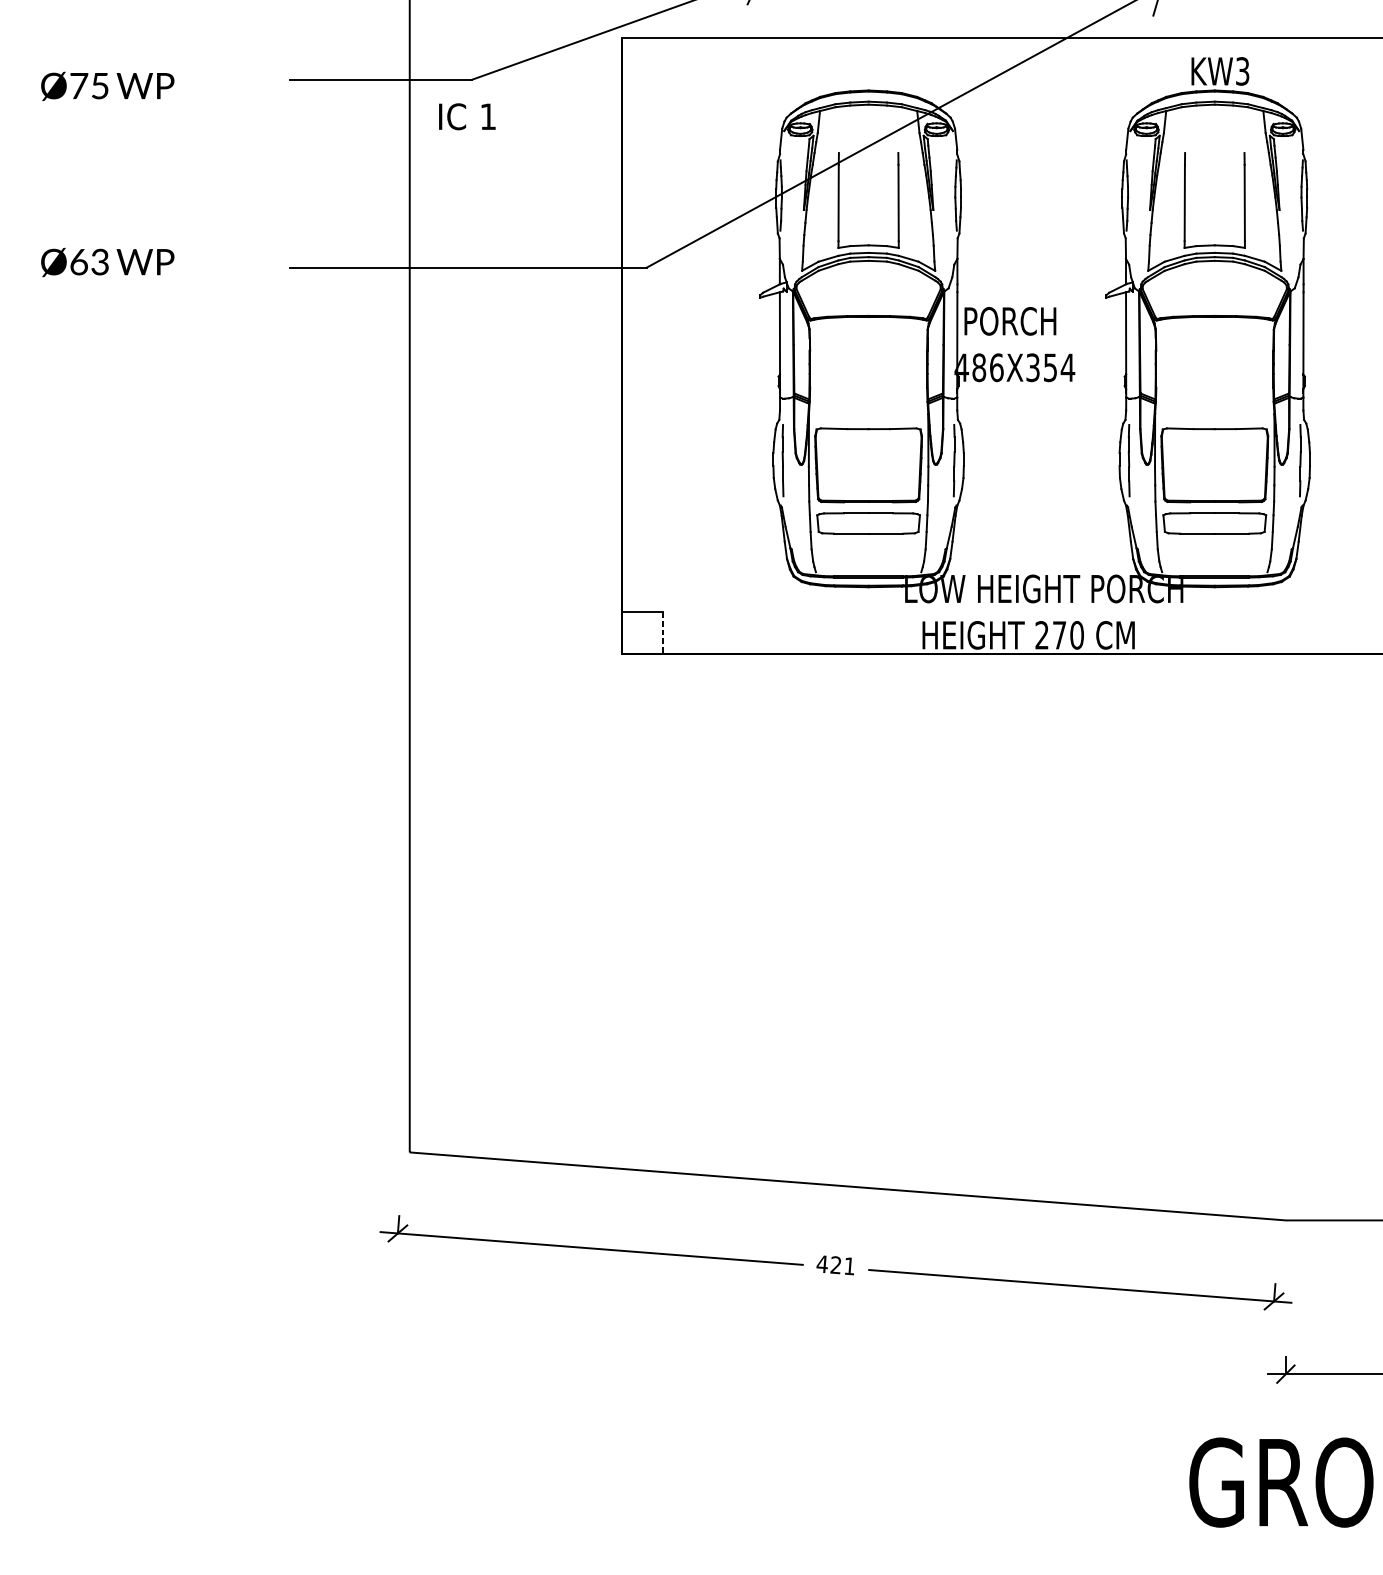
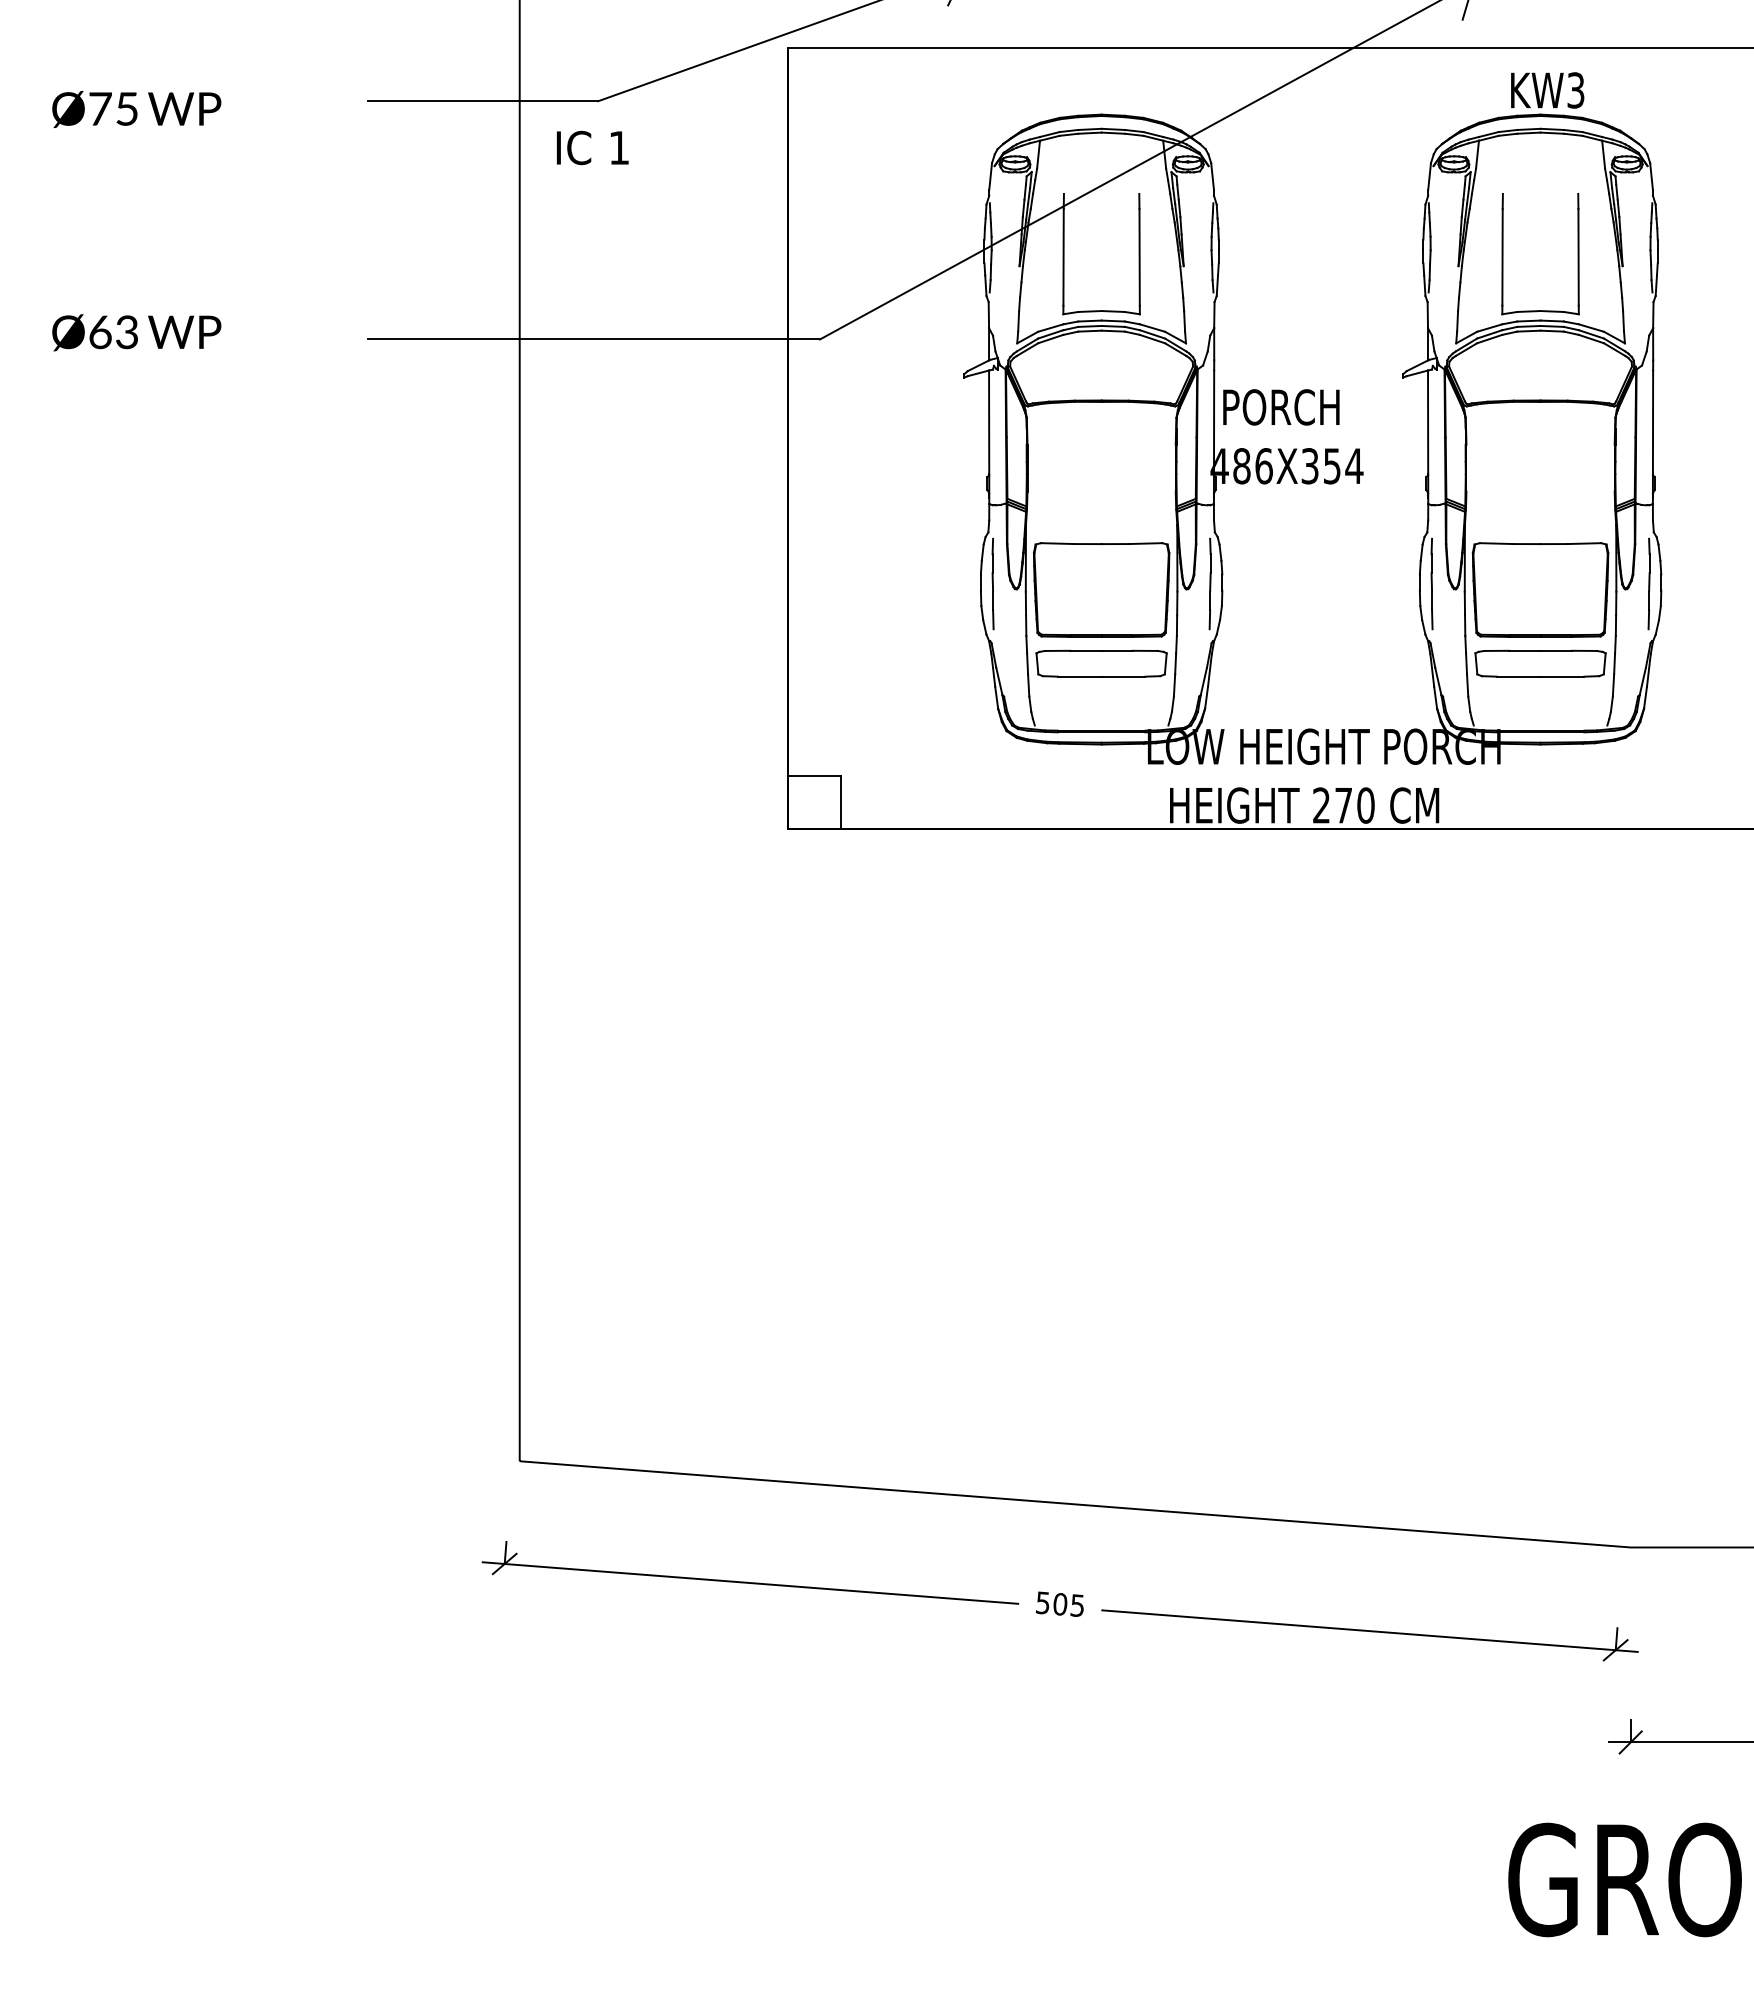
line: (663, 633) -> (841, 803), dashed -> solid
text: (835, 1265) -> (1059, 1604), 421 -> 505

